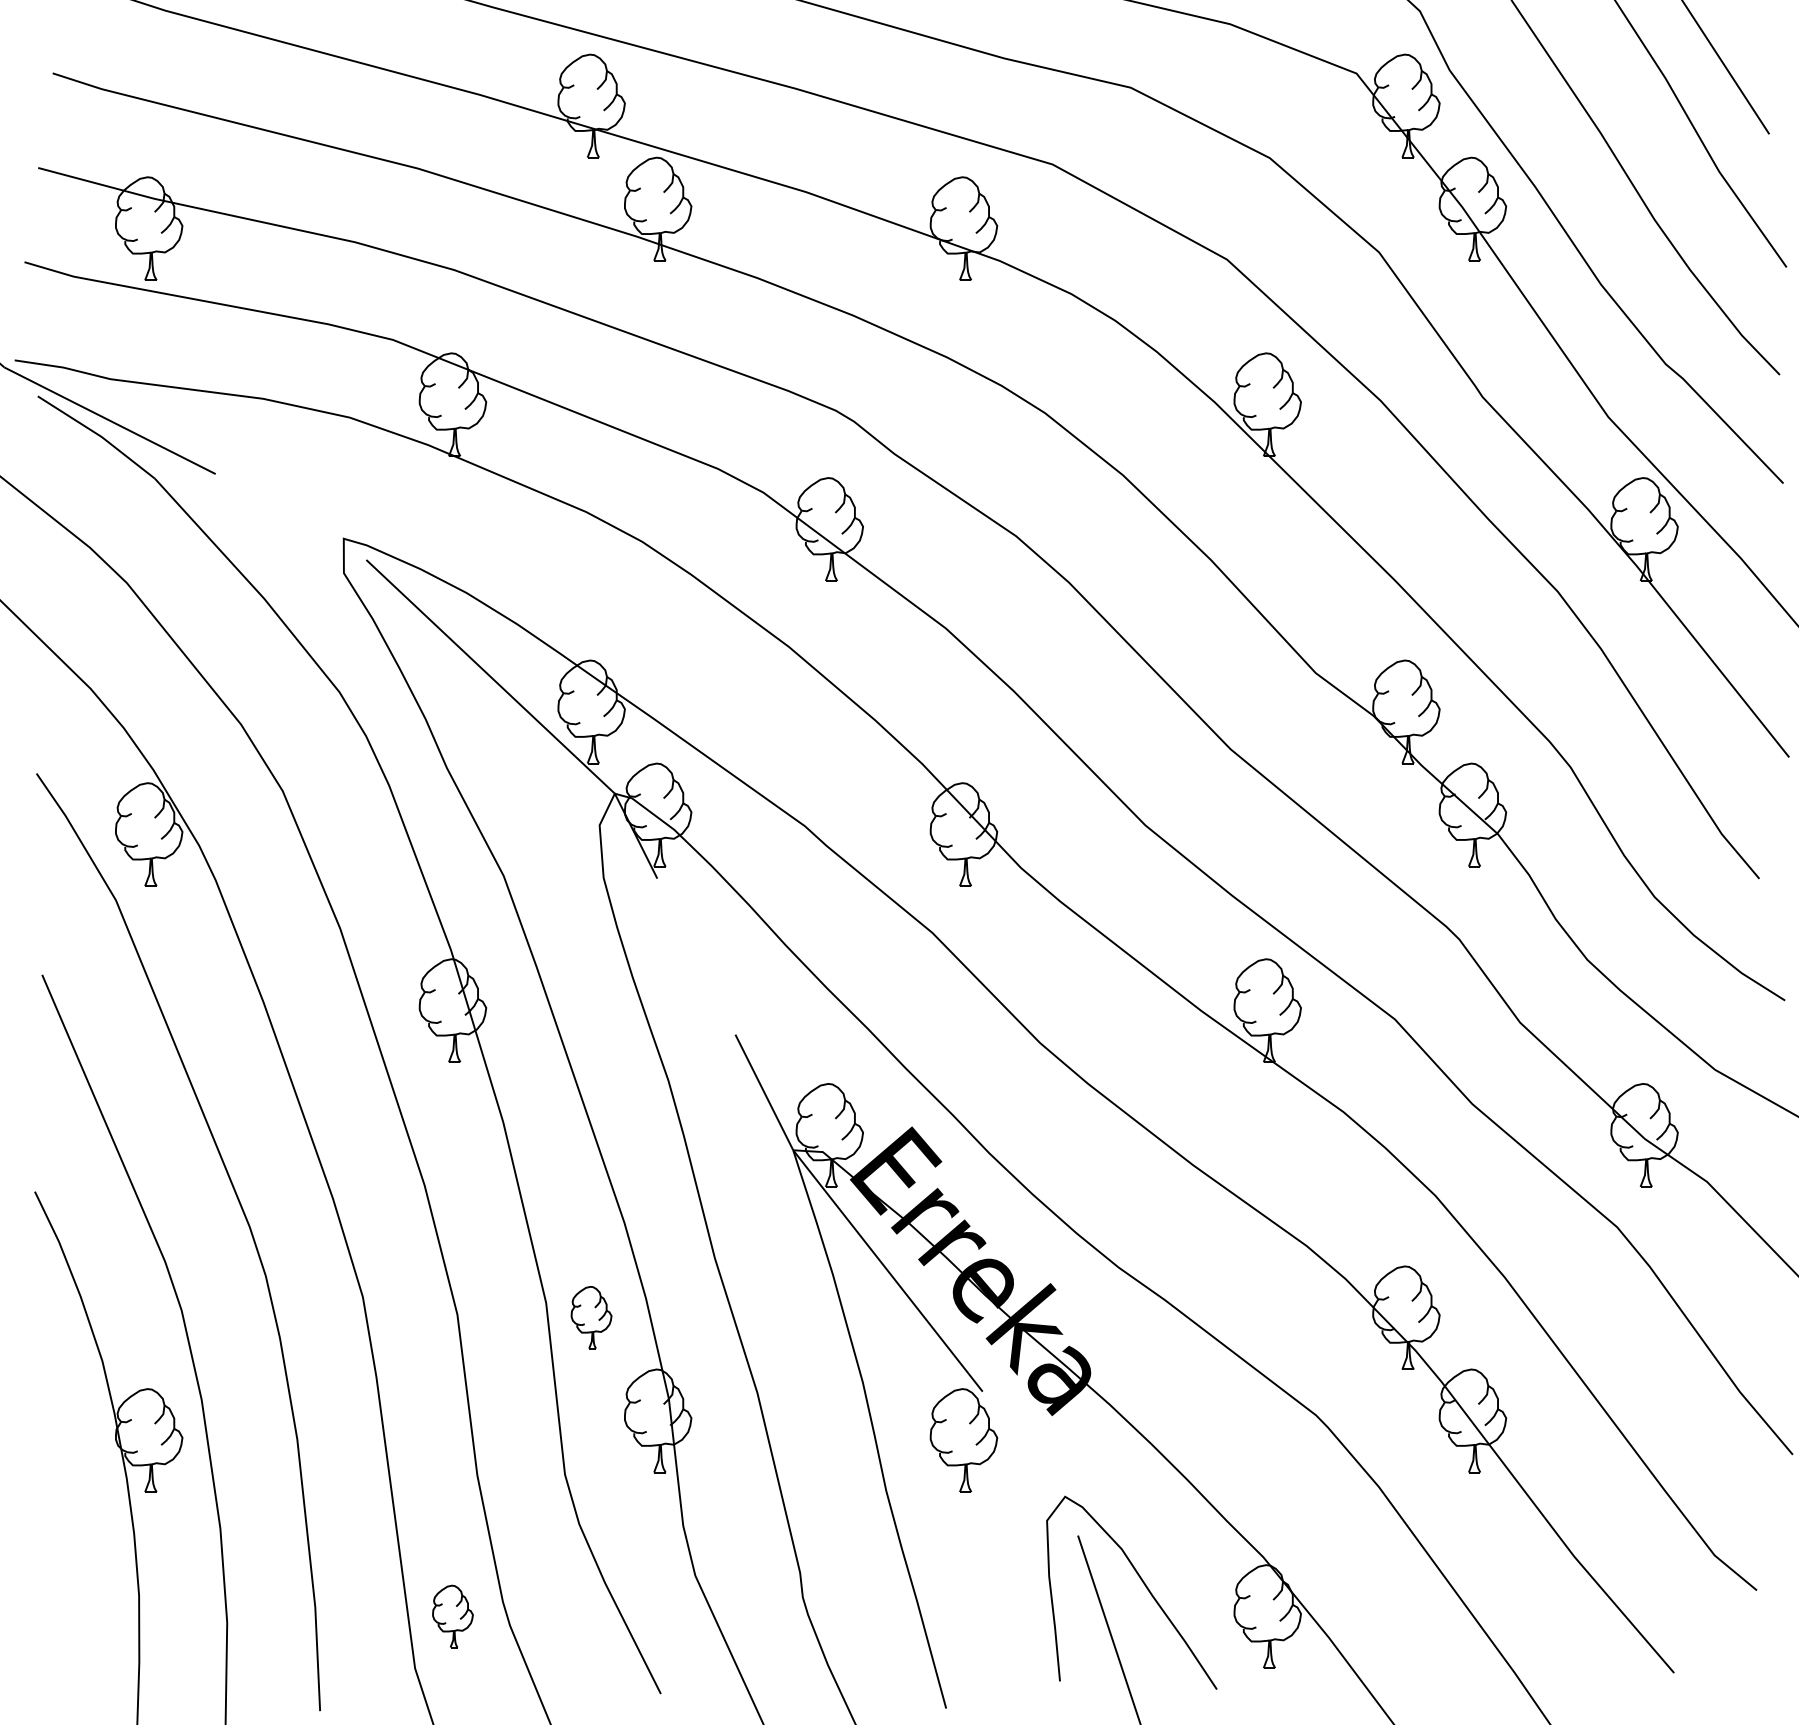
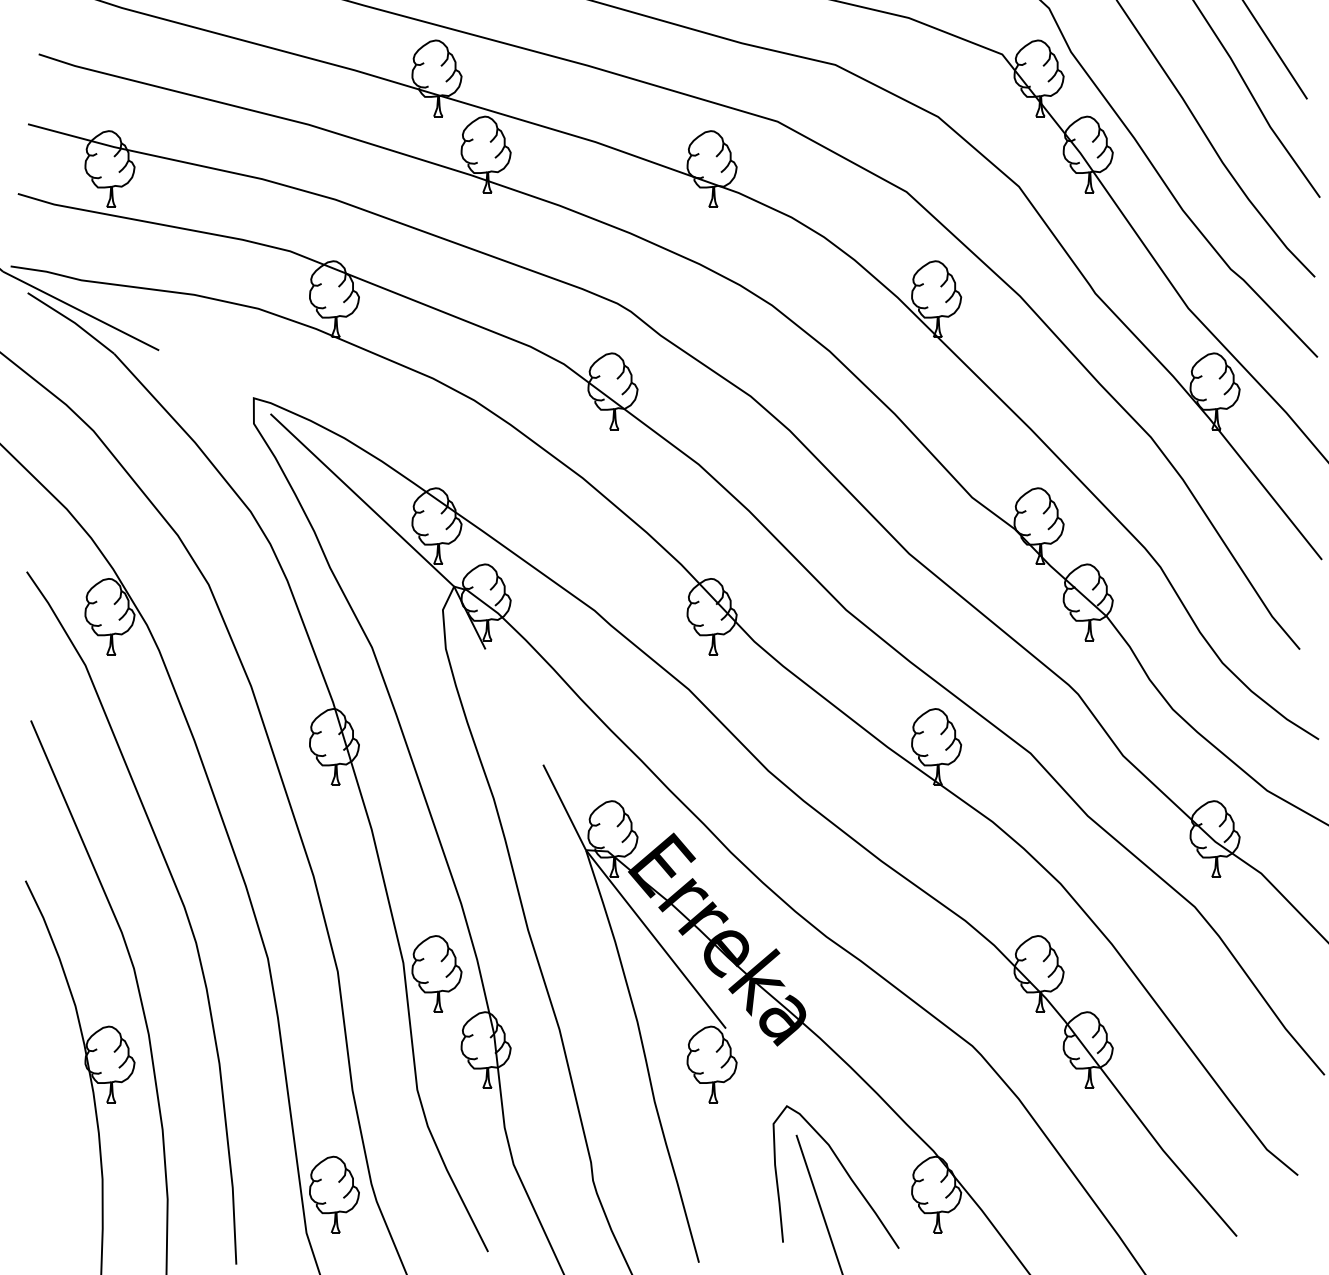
part: (591, 1317) -> (436, 973), size x1.67
part: (452, 1616) -> (334, 1194), size x1.67

